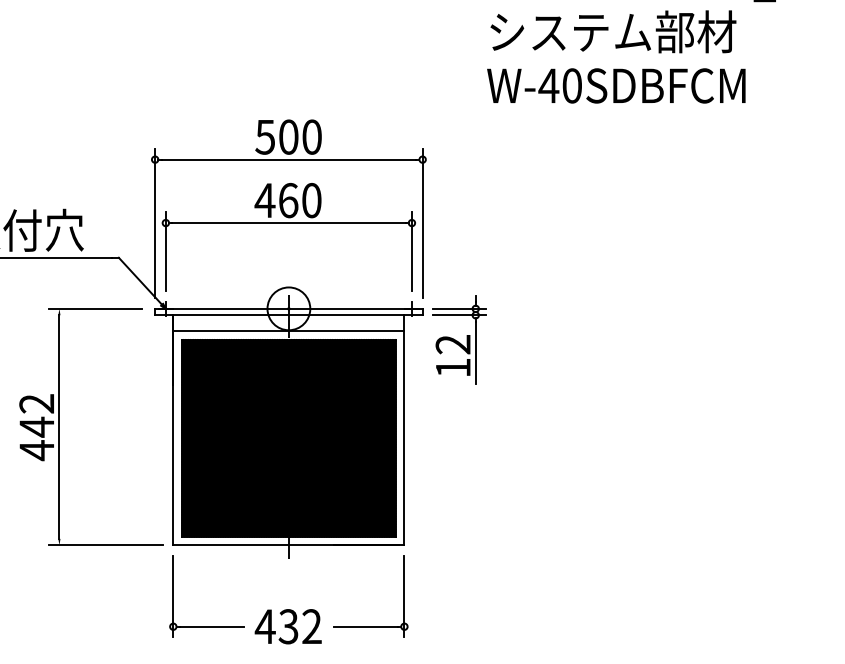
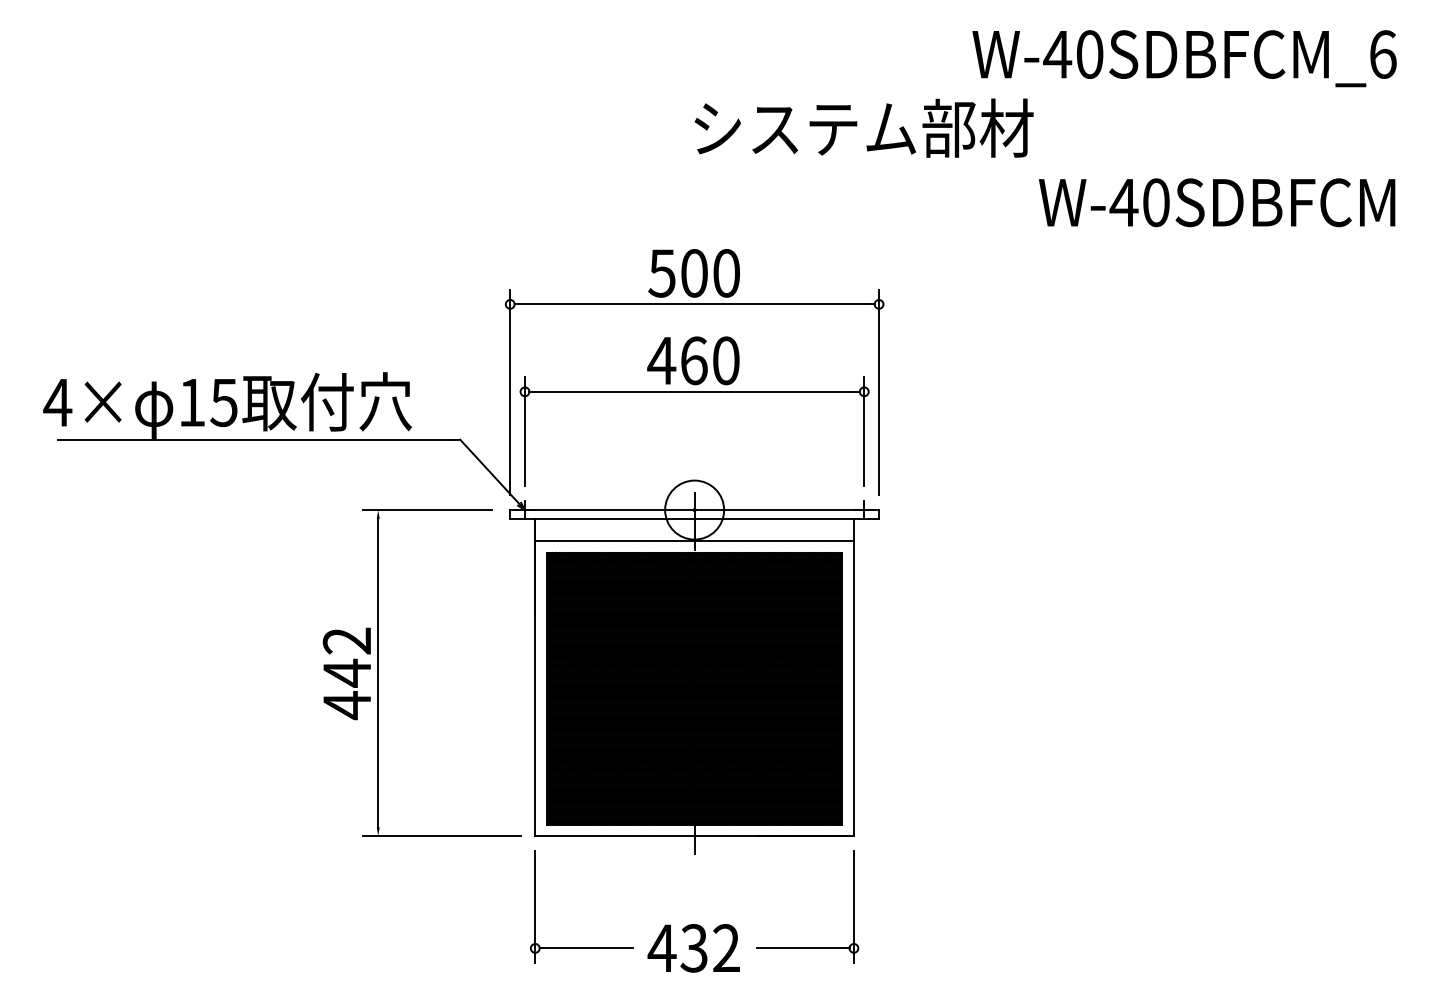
text: (613, 31) -> (863, 127), moved
text: (615, 85) -> (1216, 202), moved
part: (459, 339) -> (930, 552), removed

